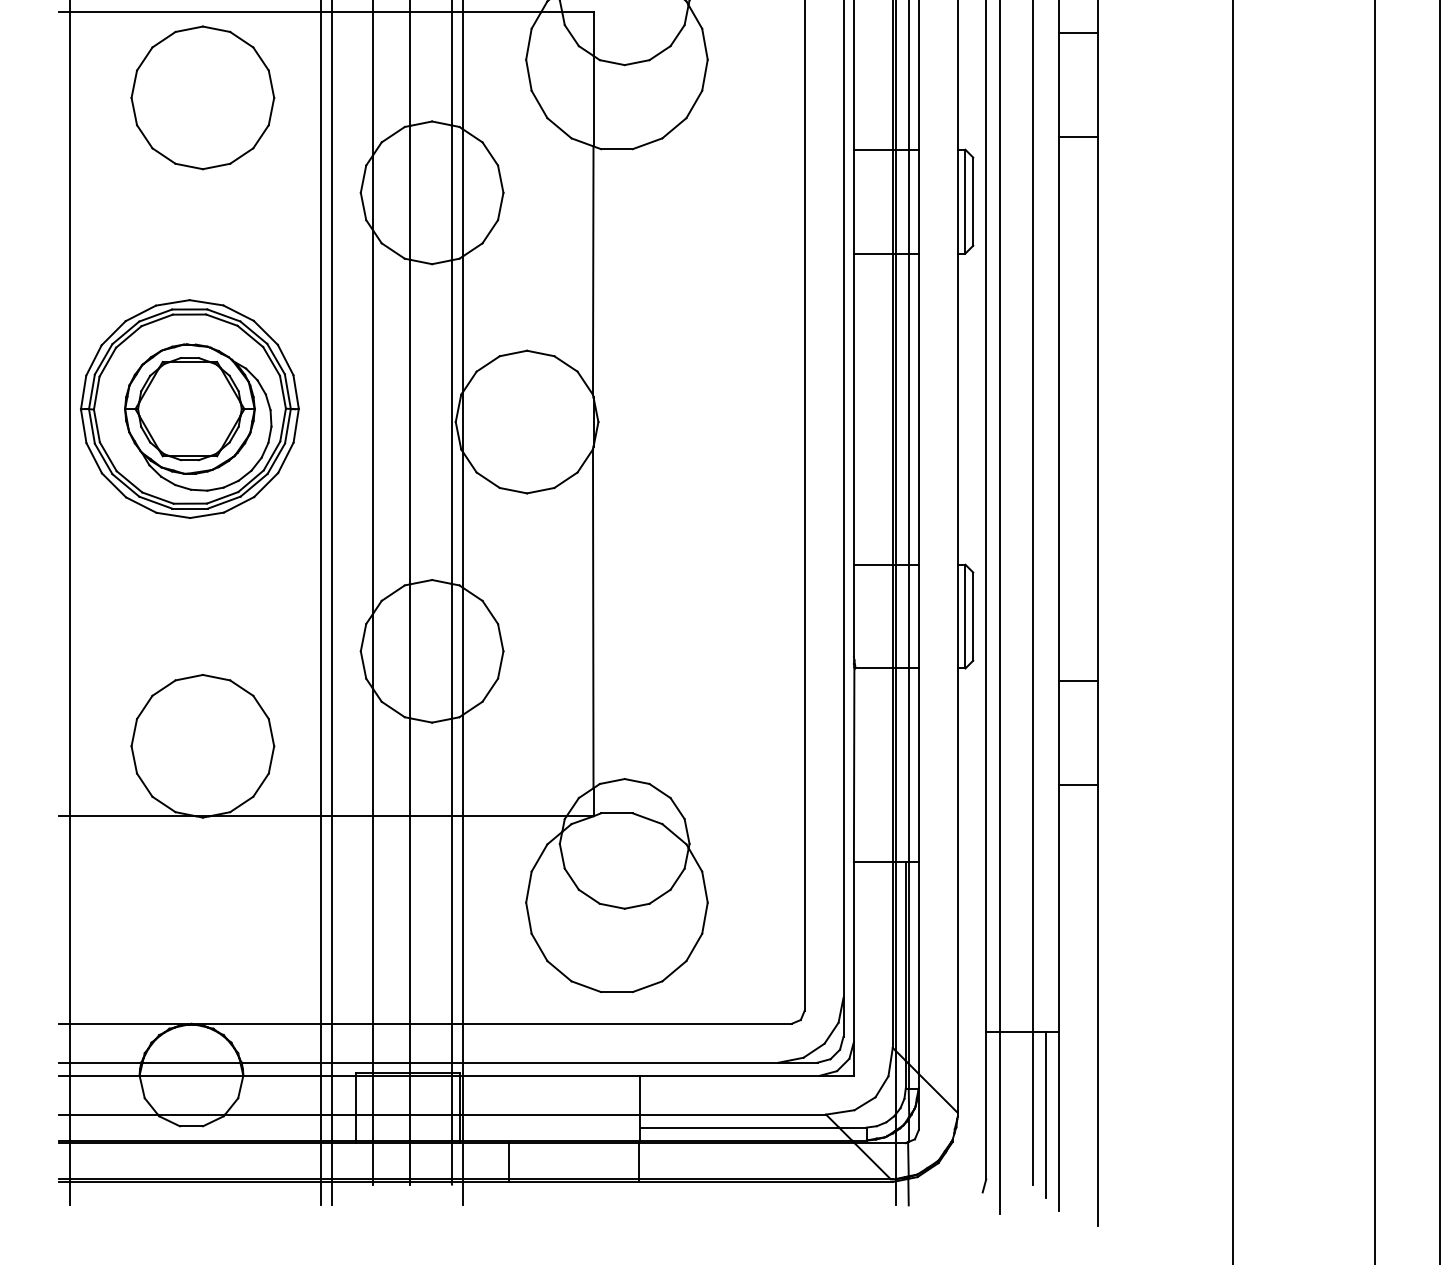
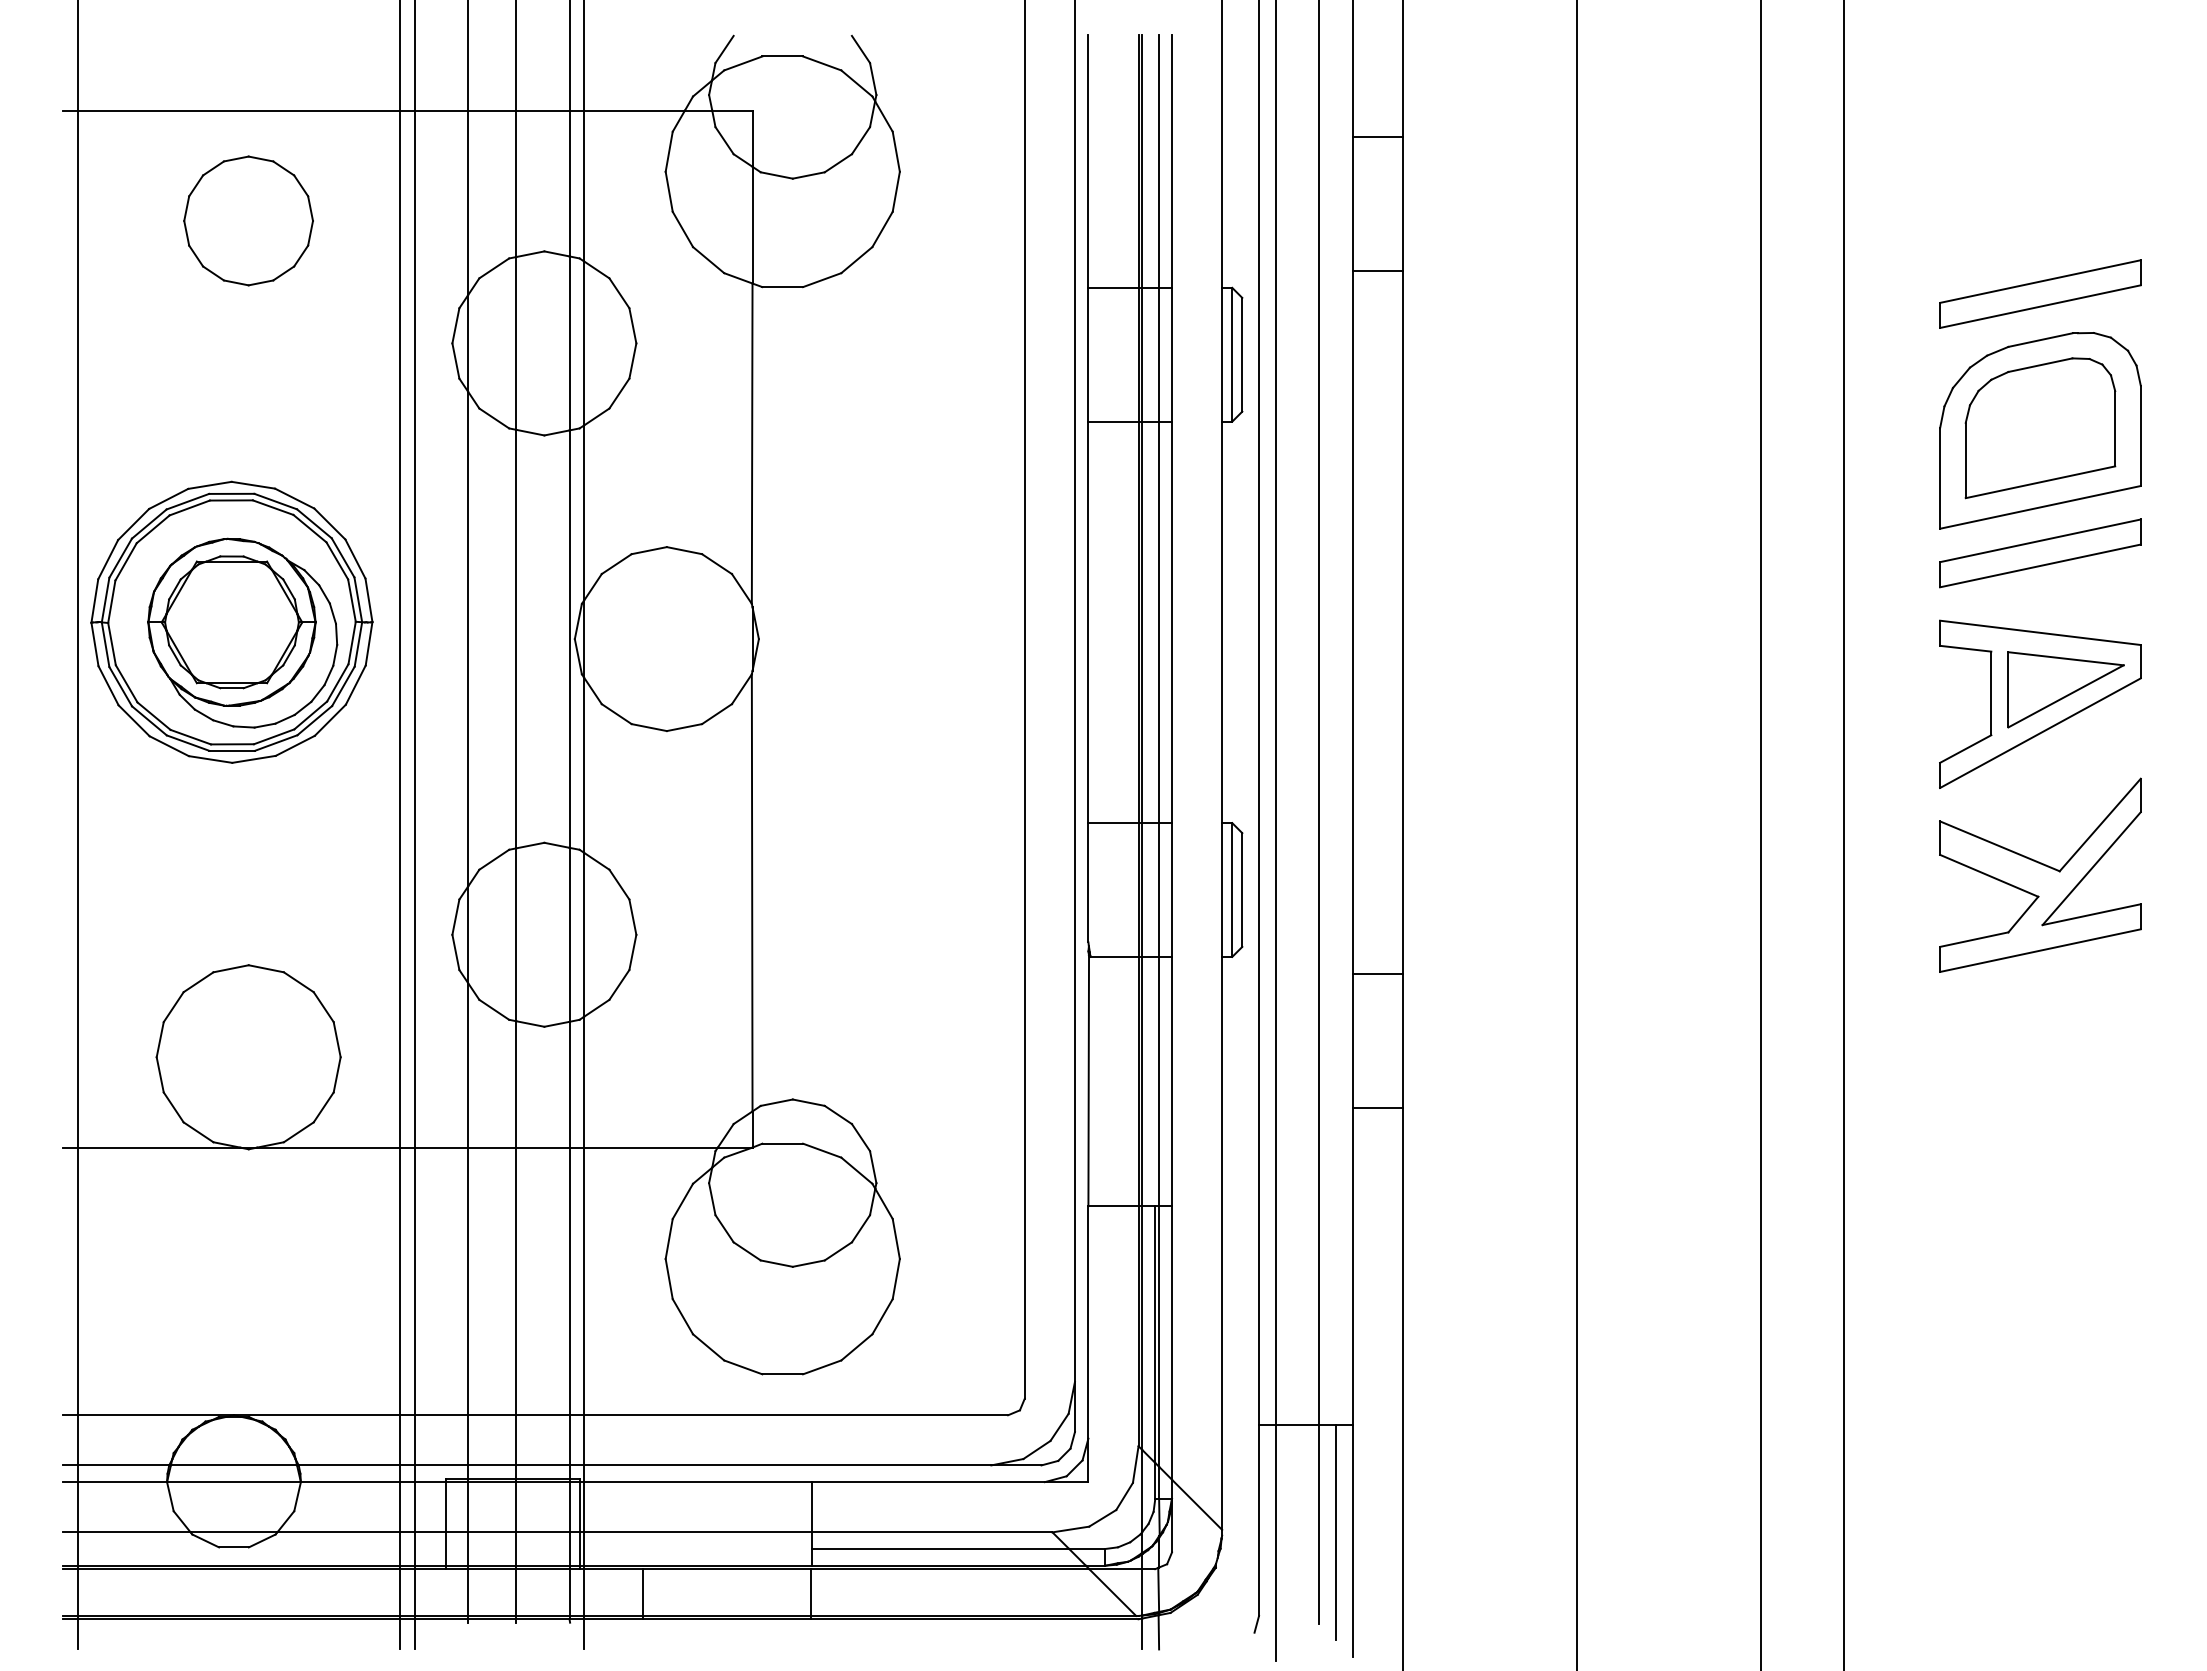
part: (202, 97) -> (248, 220), size x0.7

